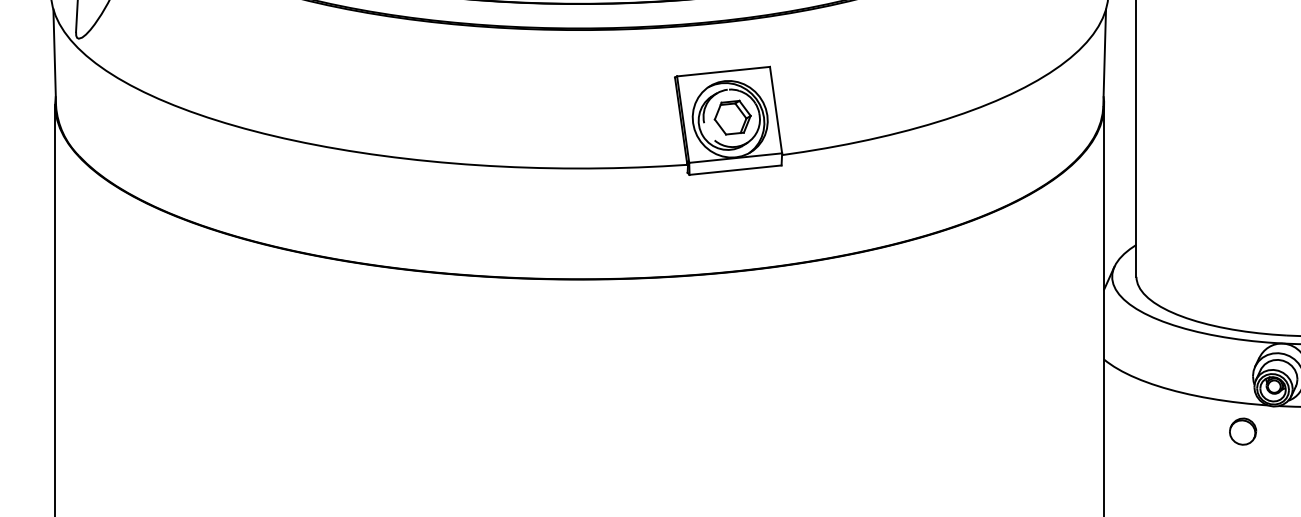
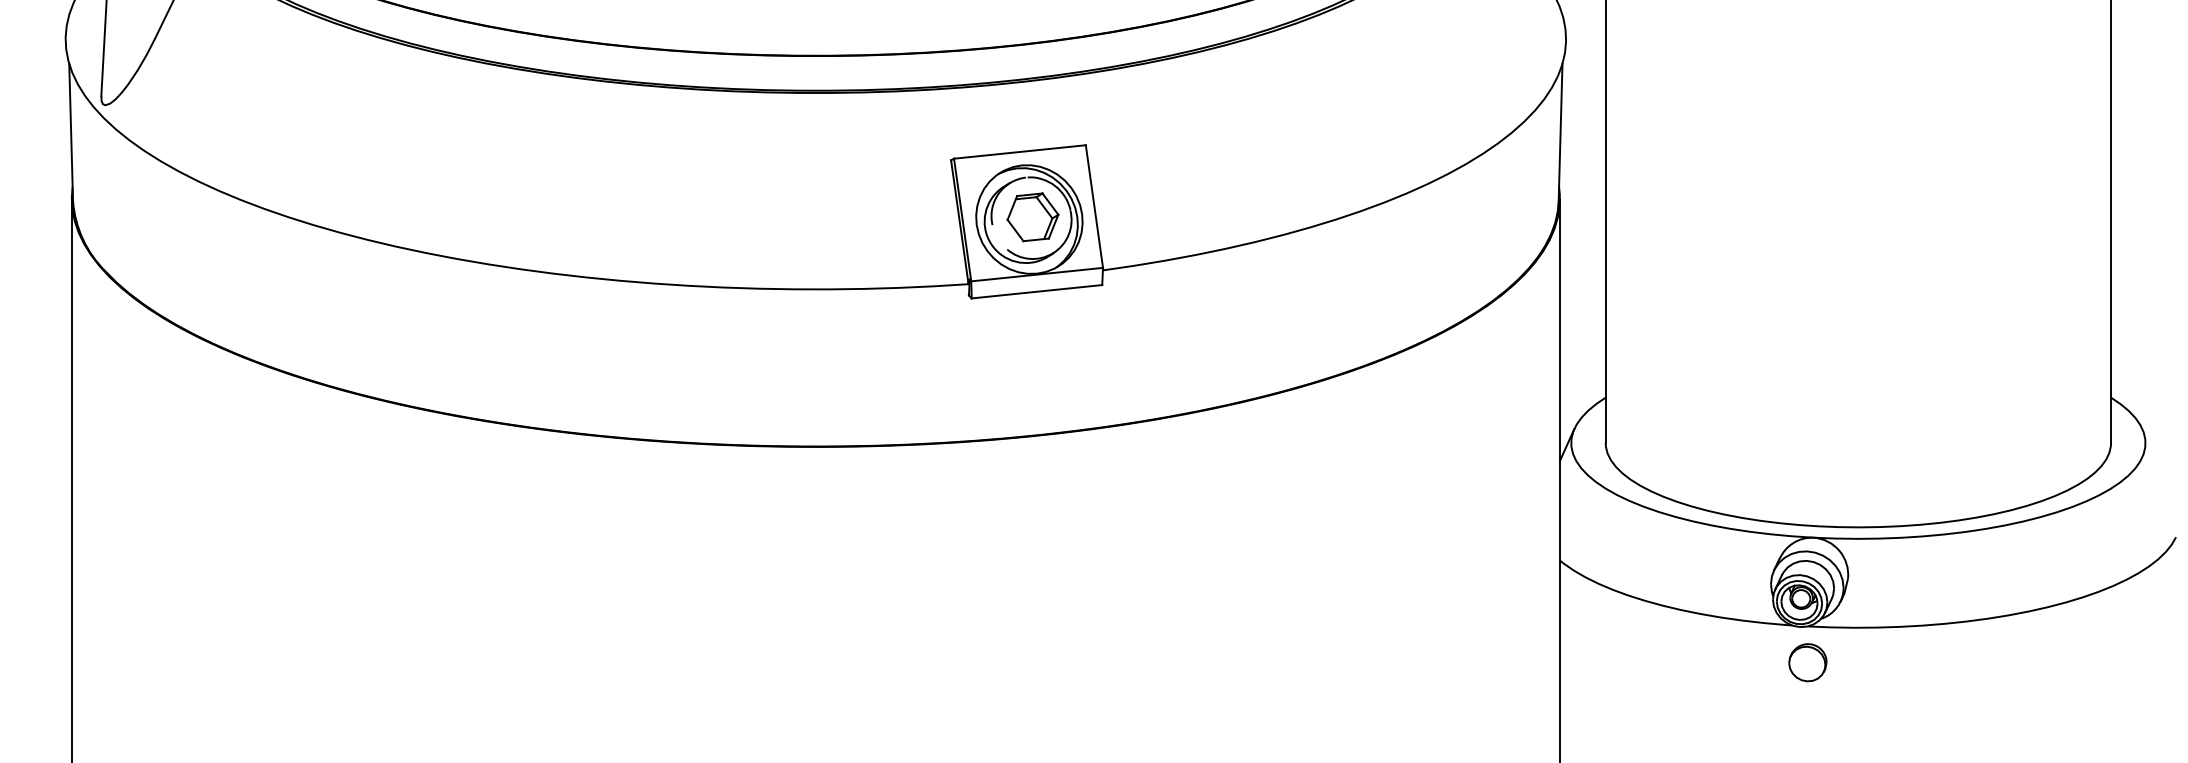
part: (1242, 431) -> (1807, 662), moved

